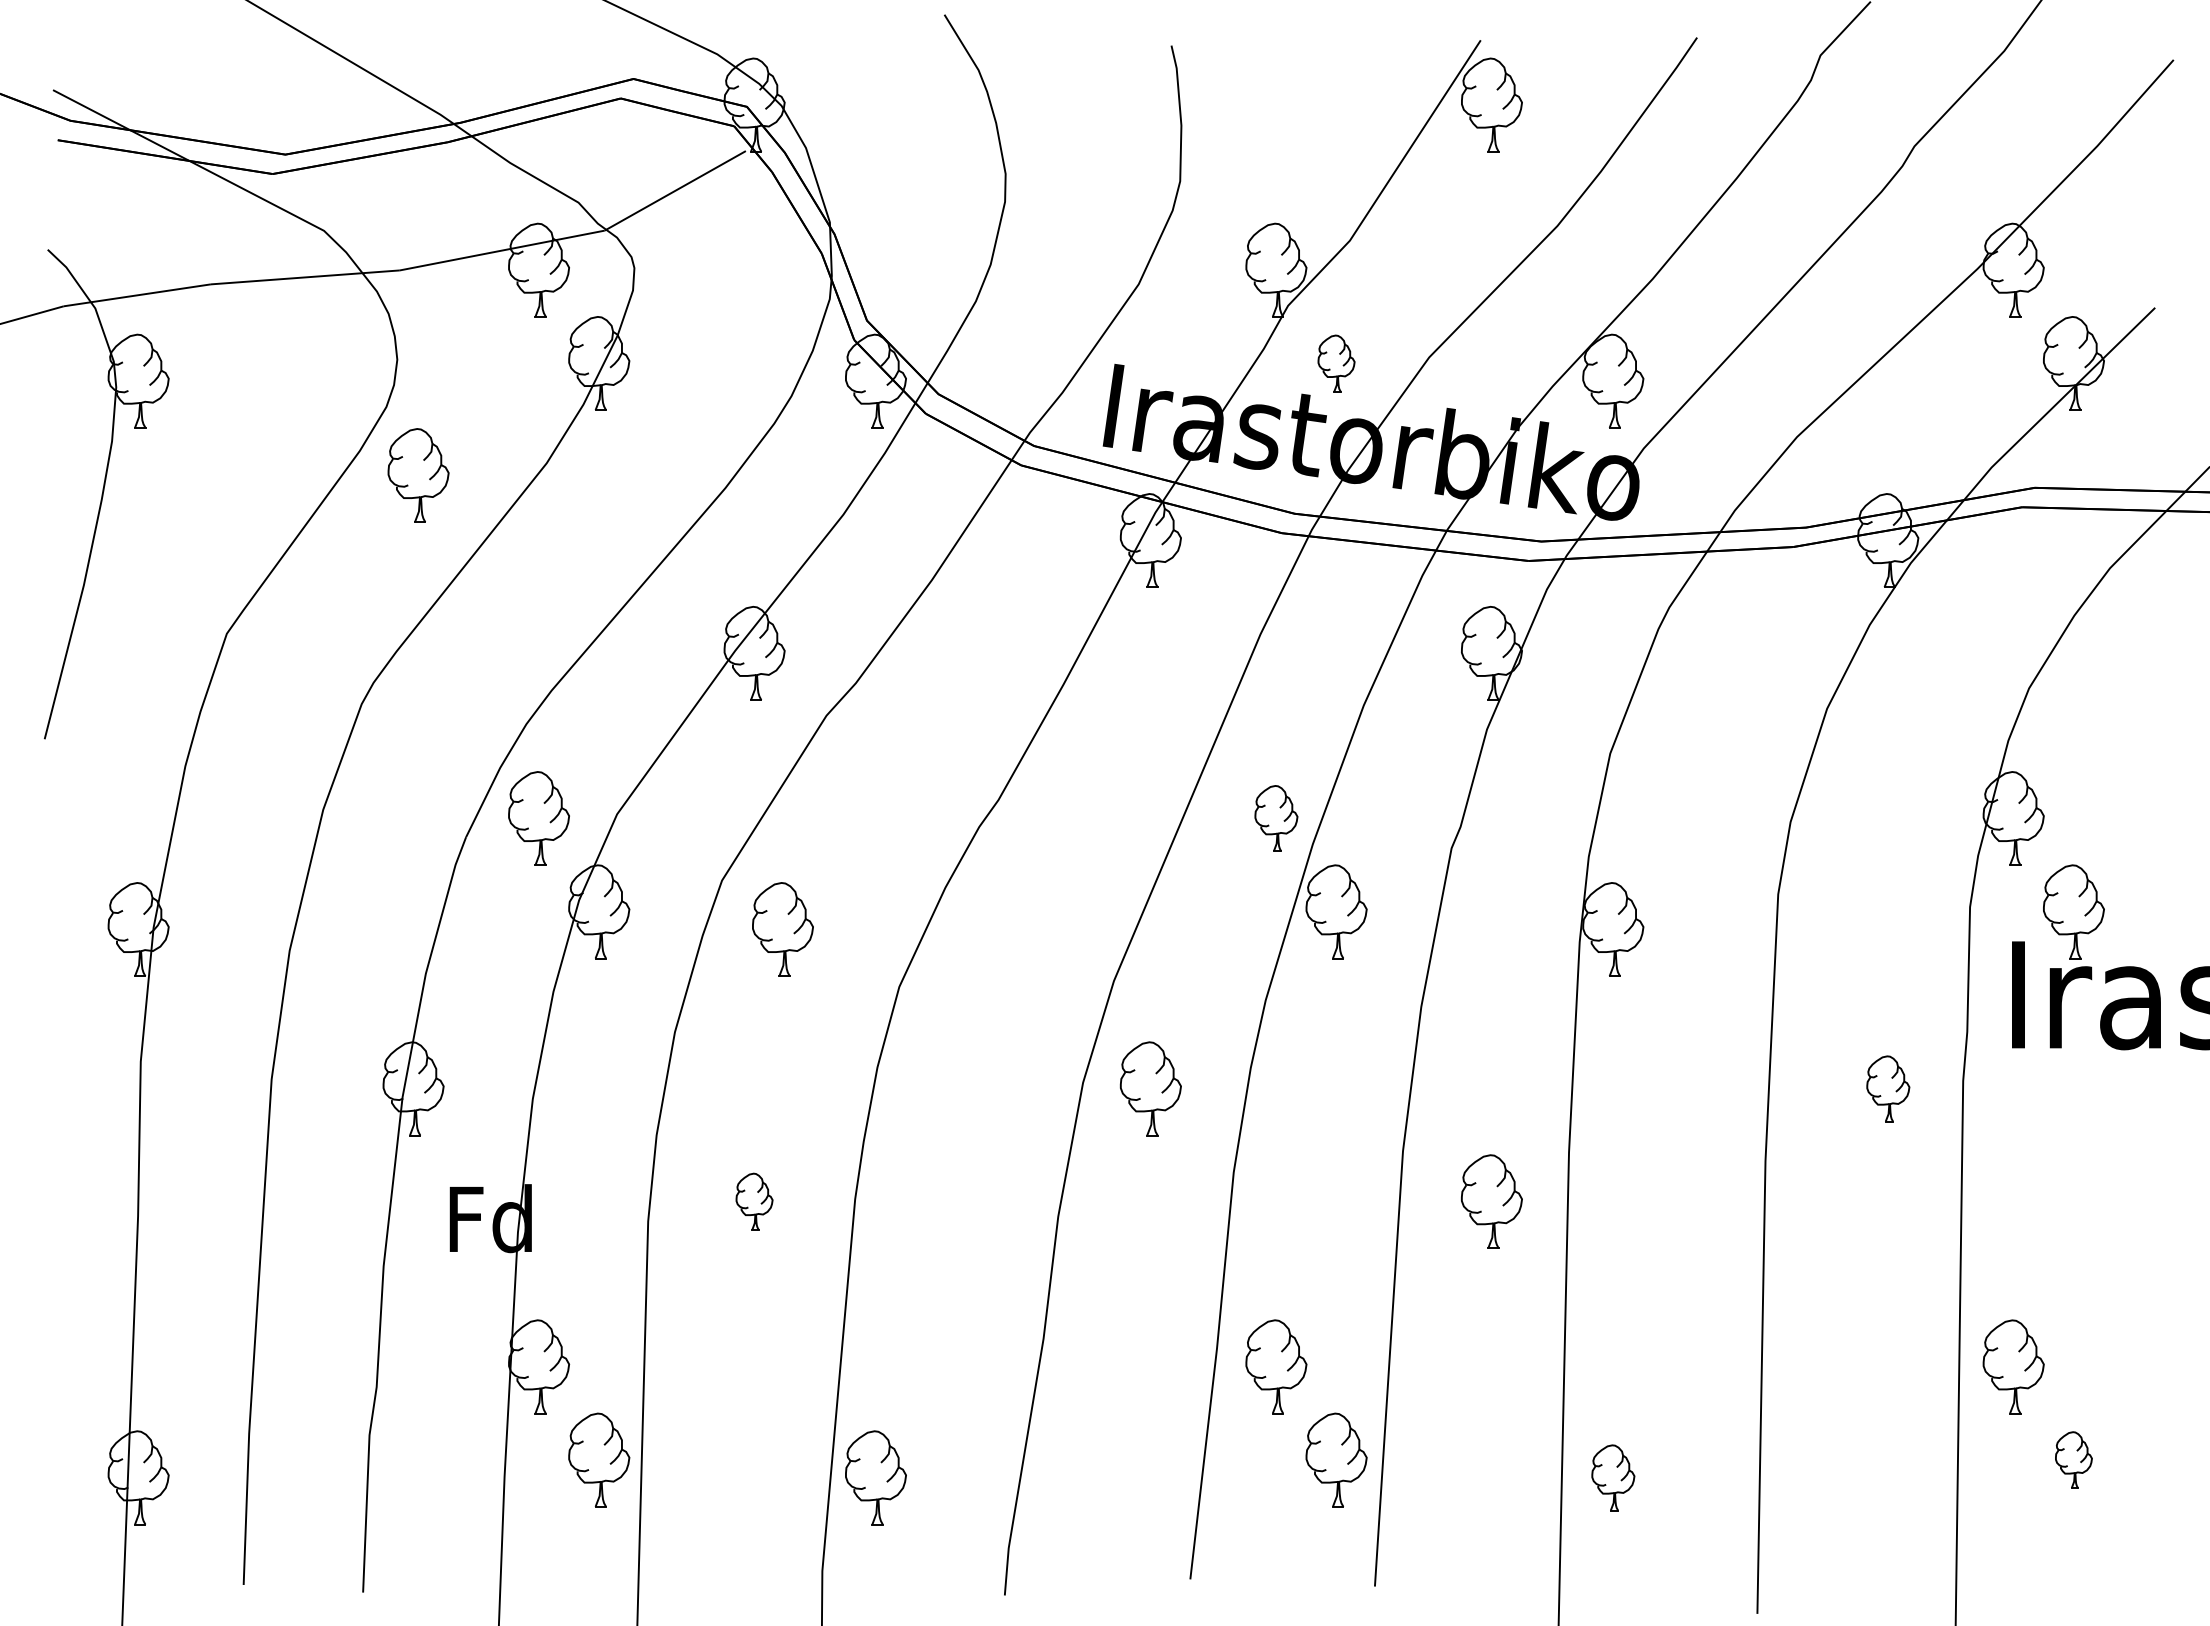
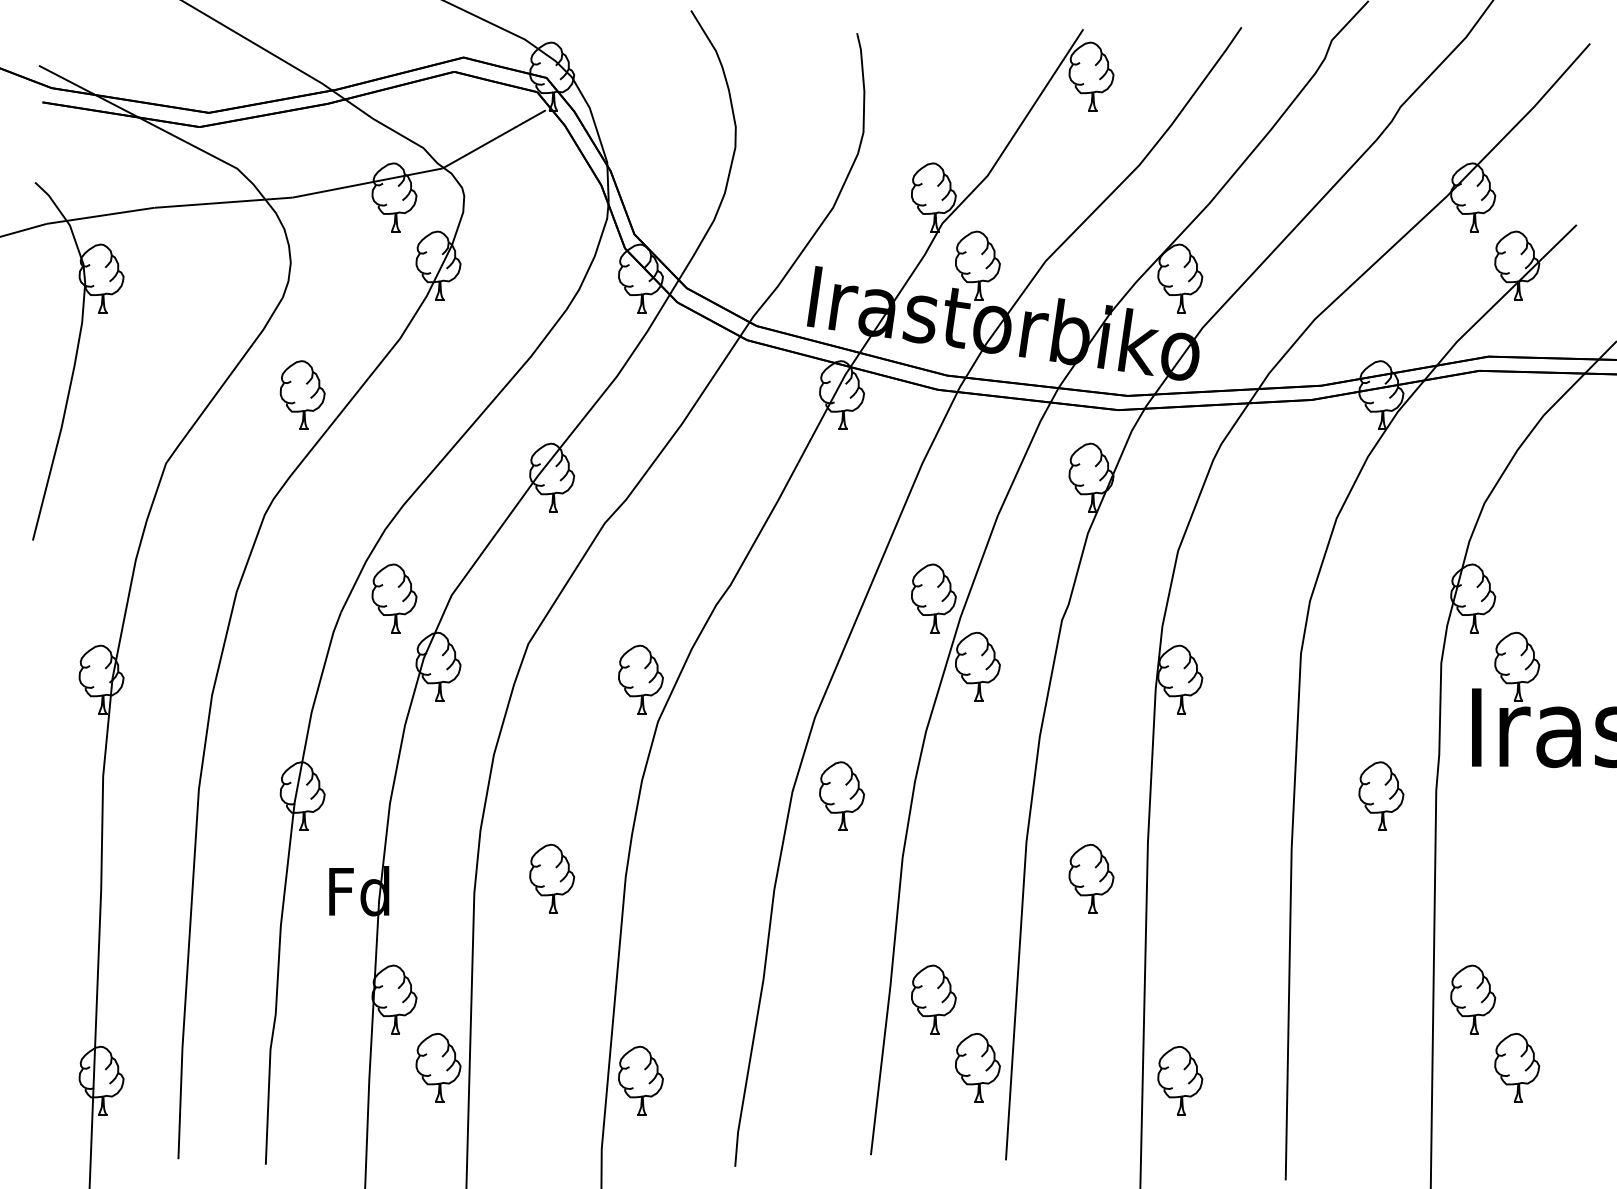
part: (1336, 363) -> (977, 265), size x1.67
part: (418, 475) -> (302, 395), moved
part: (1276, 818) -> (933, 598), size x1.43
part: (782, 929) -> (640, 679), moved
part: (1888, 1088) -> (1381, 796), size x1.43
part: (754, 1201) -> (552, 878), size x1.67
part: (2073, 1459) -> (1516, 1067), size x1.67
part: (1613, 1477) -> (1180, 1080), size x1.43

